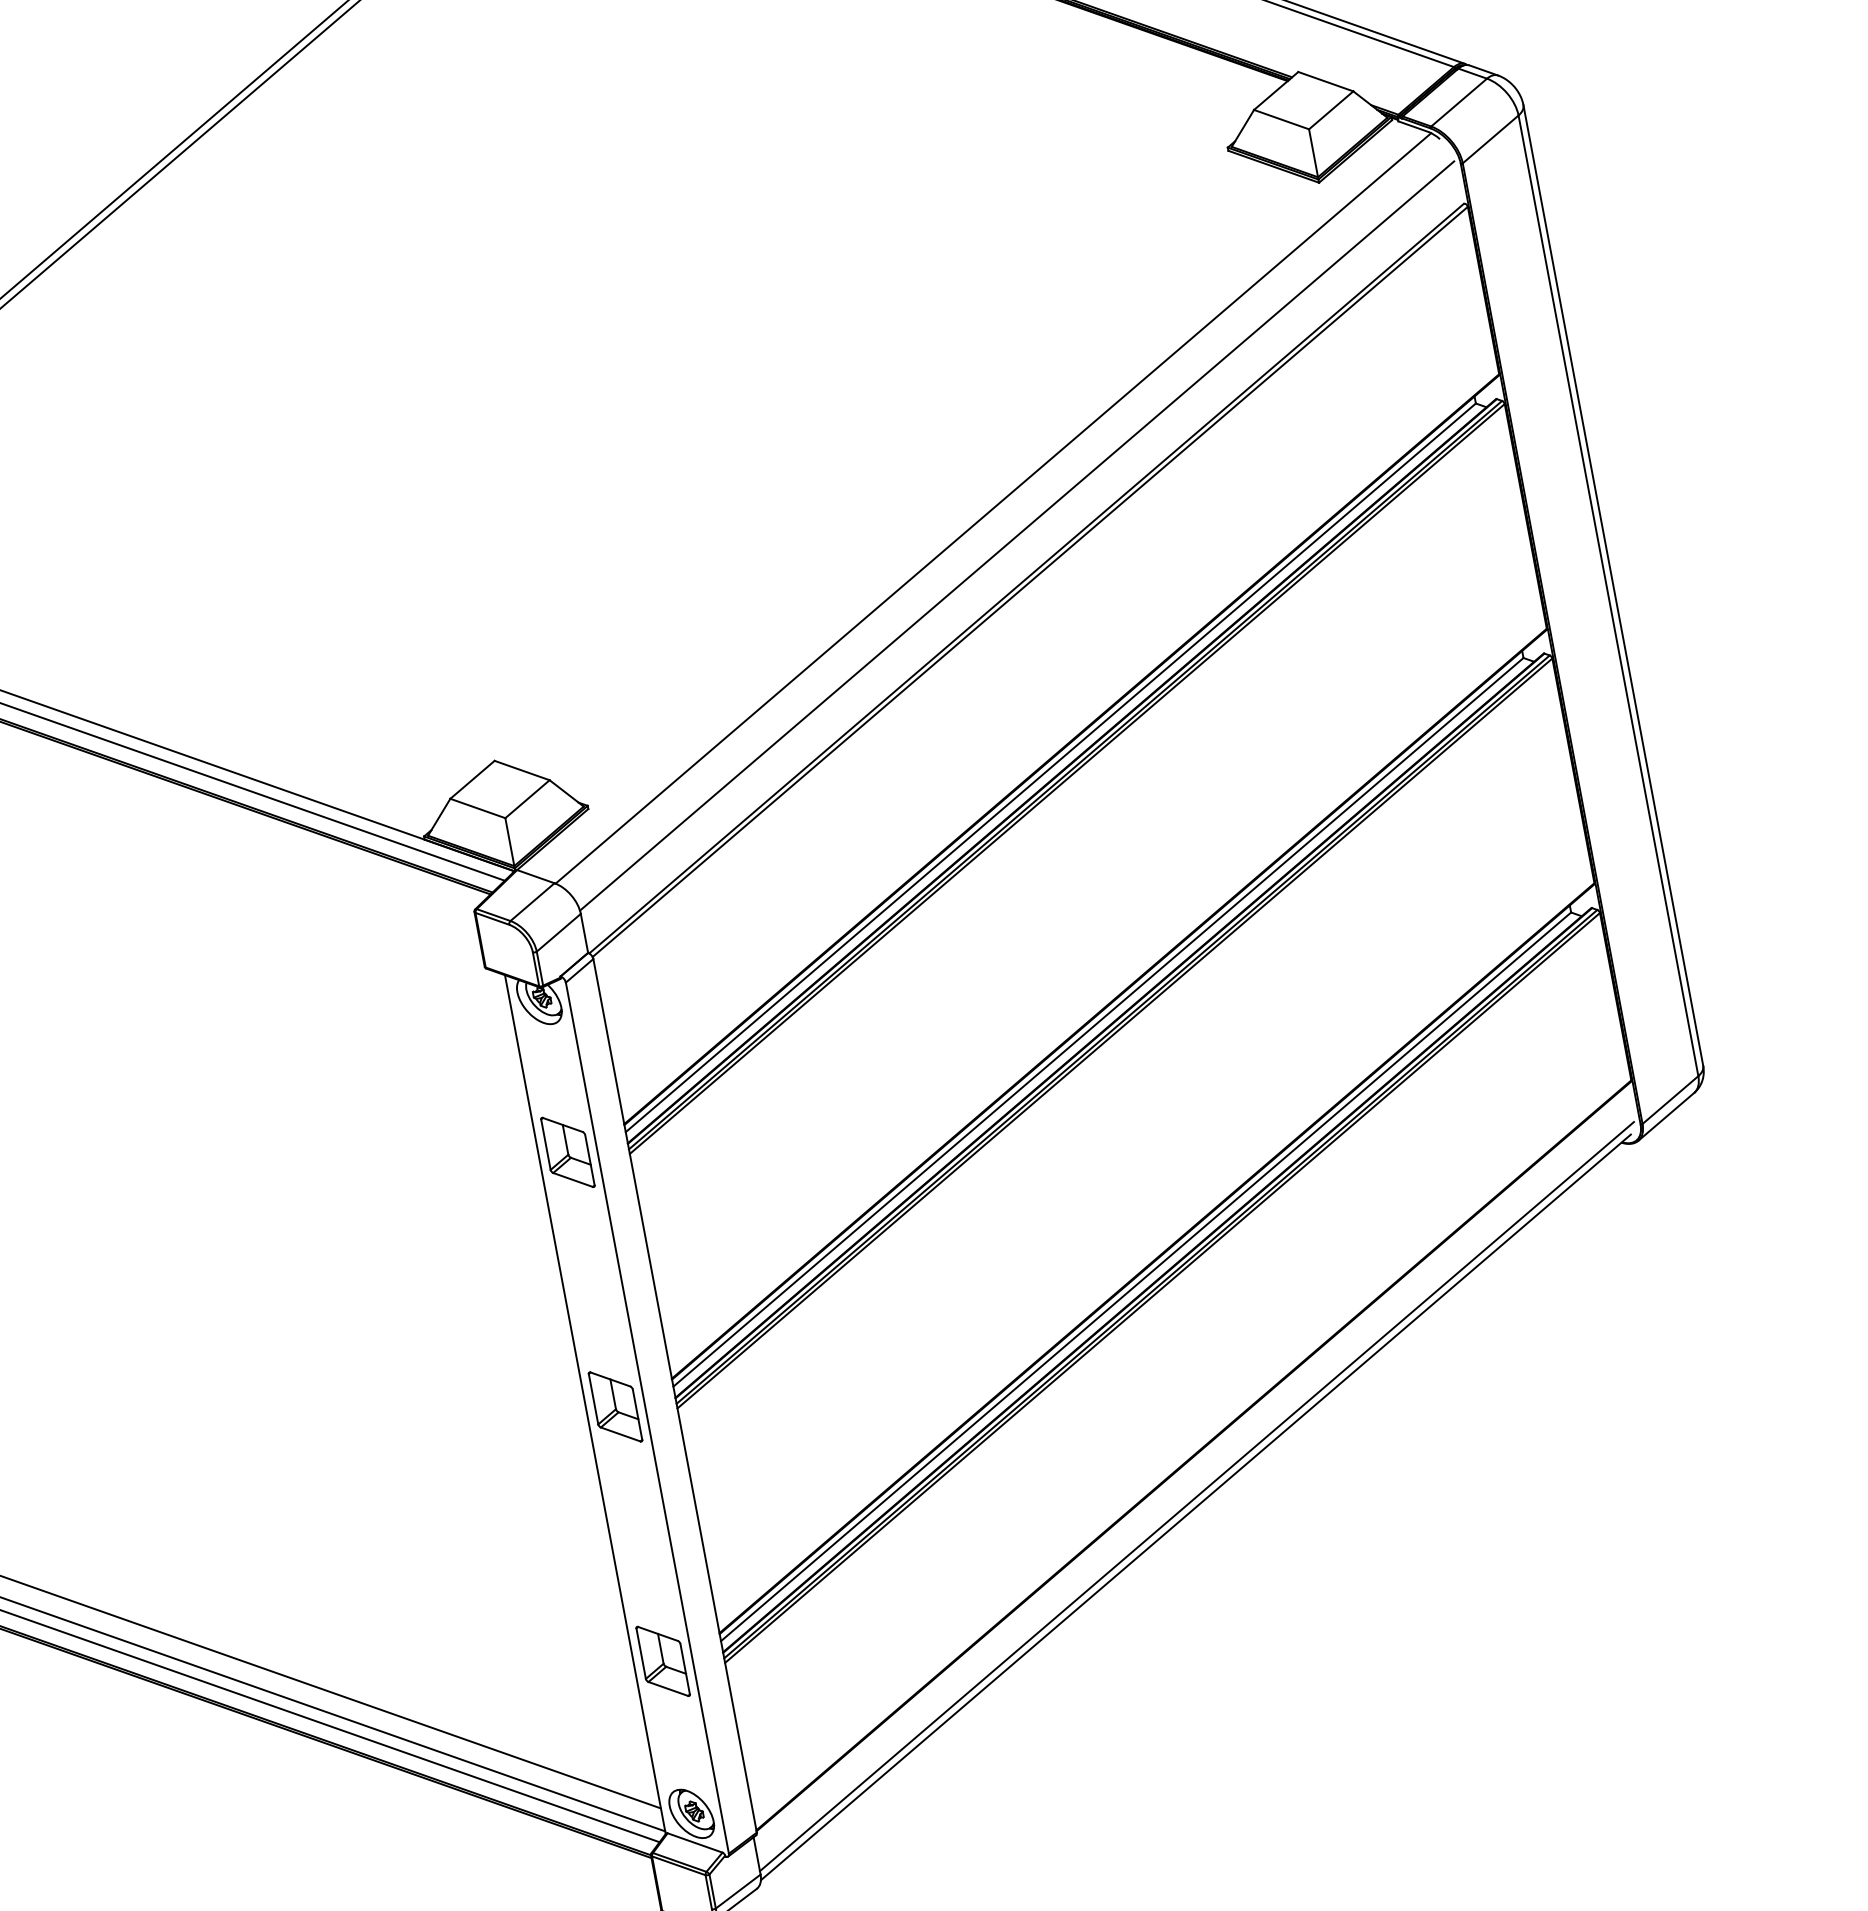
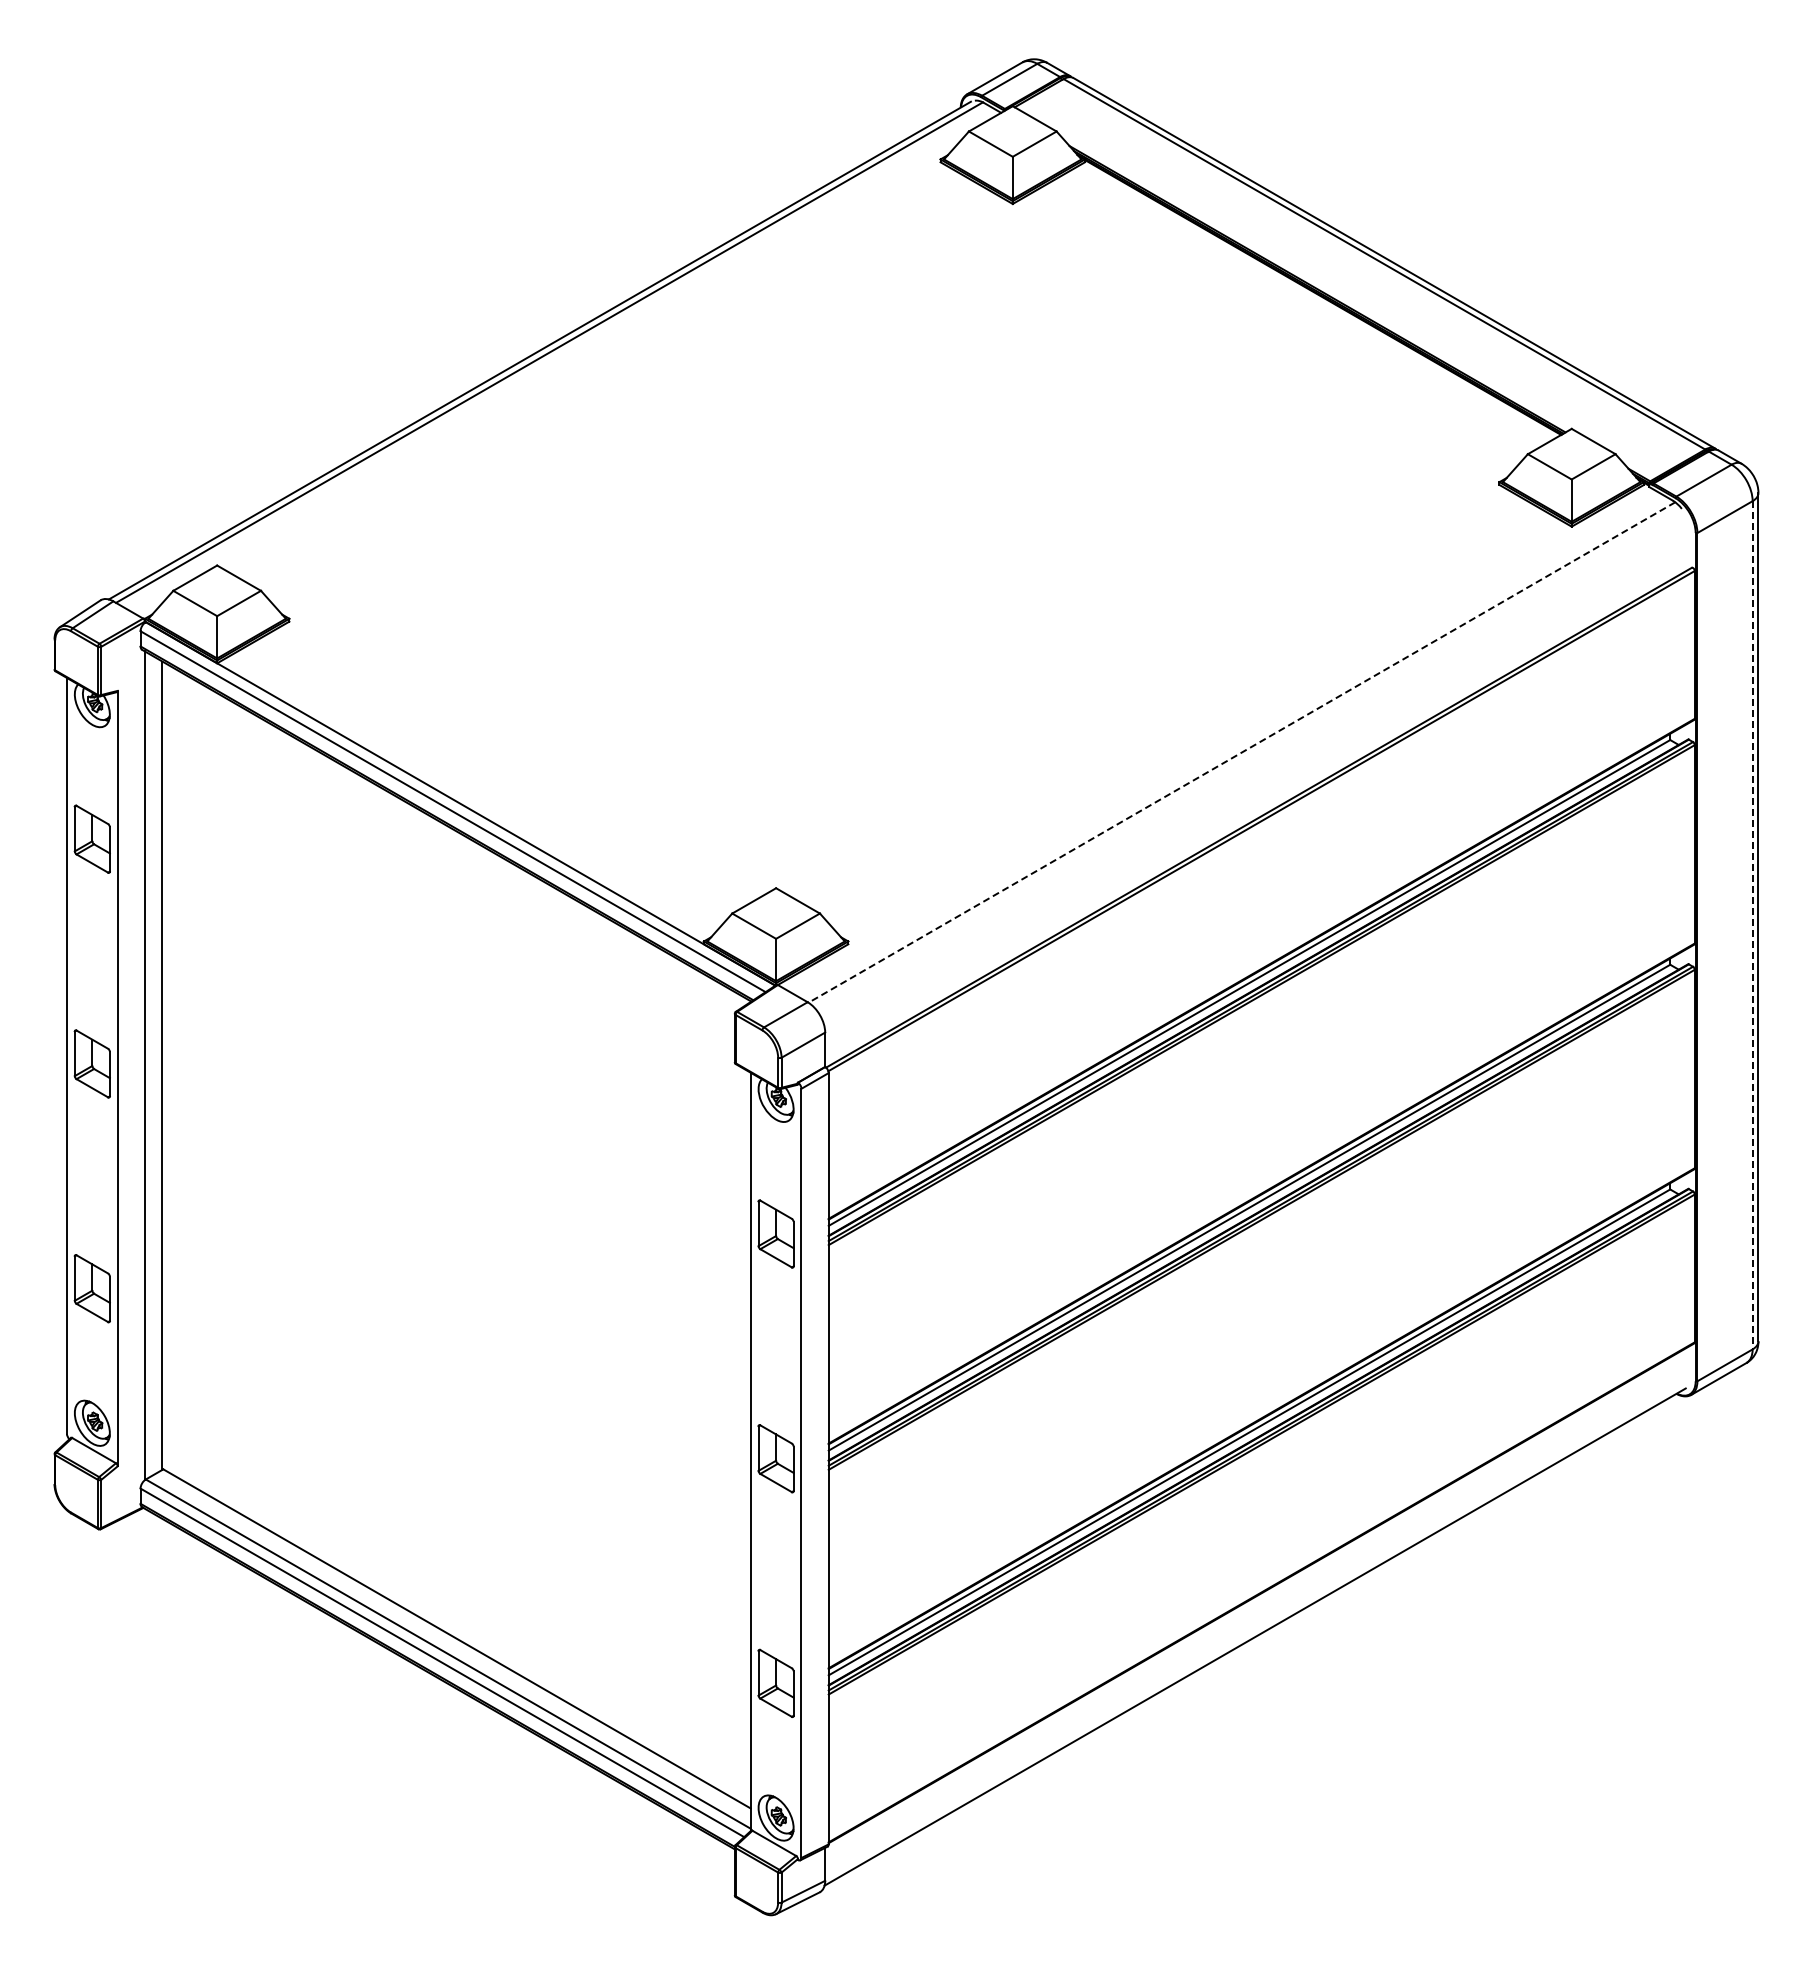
line: (992, 508) -> (1241, 752), solid -> dashed
line: (1016, 535) -> (1257, 779), removed
line: (1608, 596) -> (1752, 925), solid -> dashed
line: (1196, 1496) -> (1257, 1627), removed

